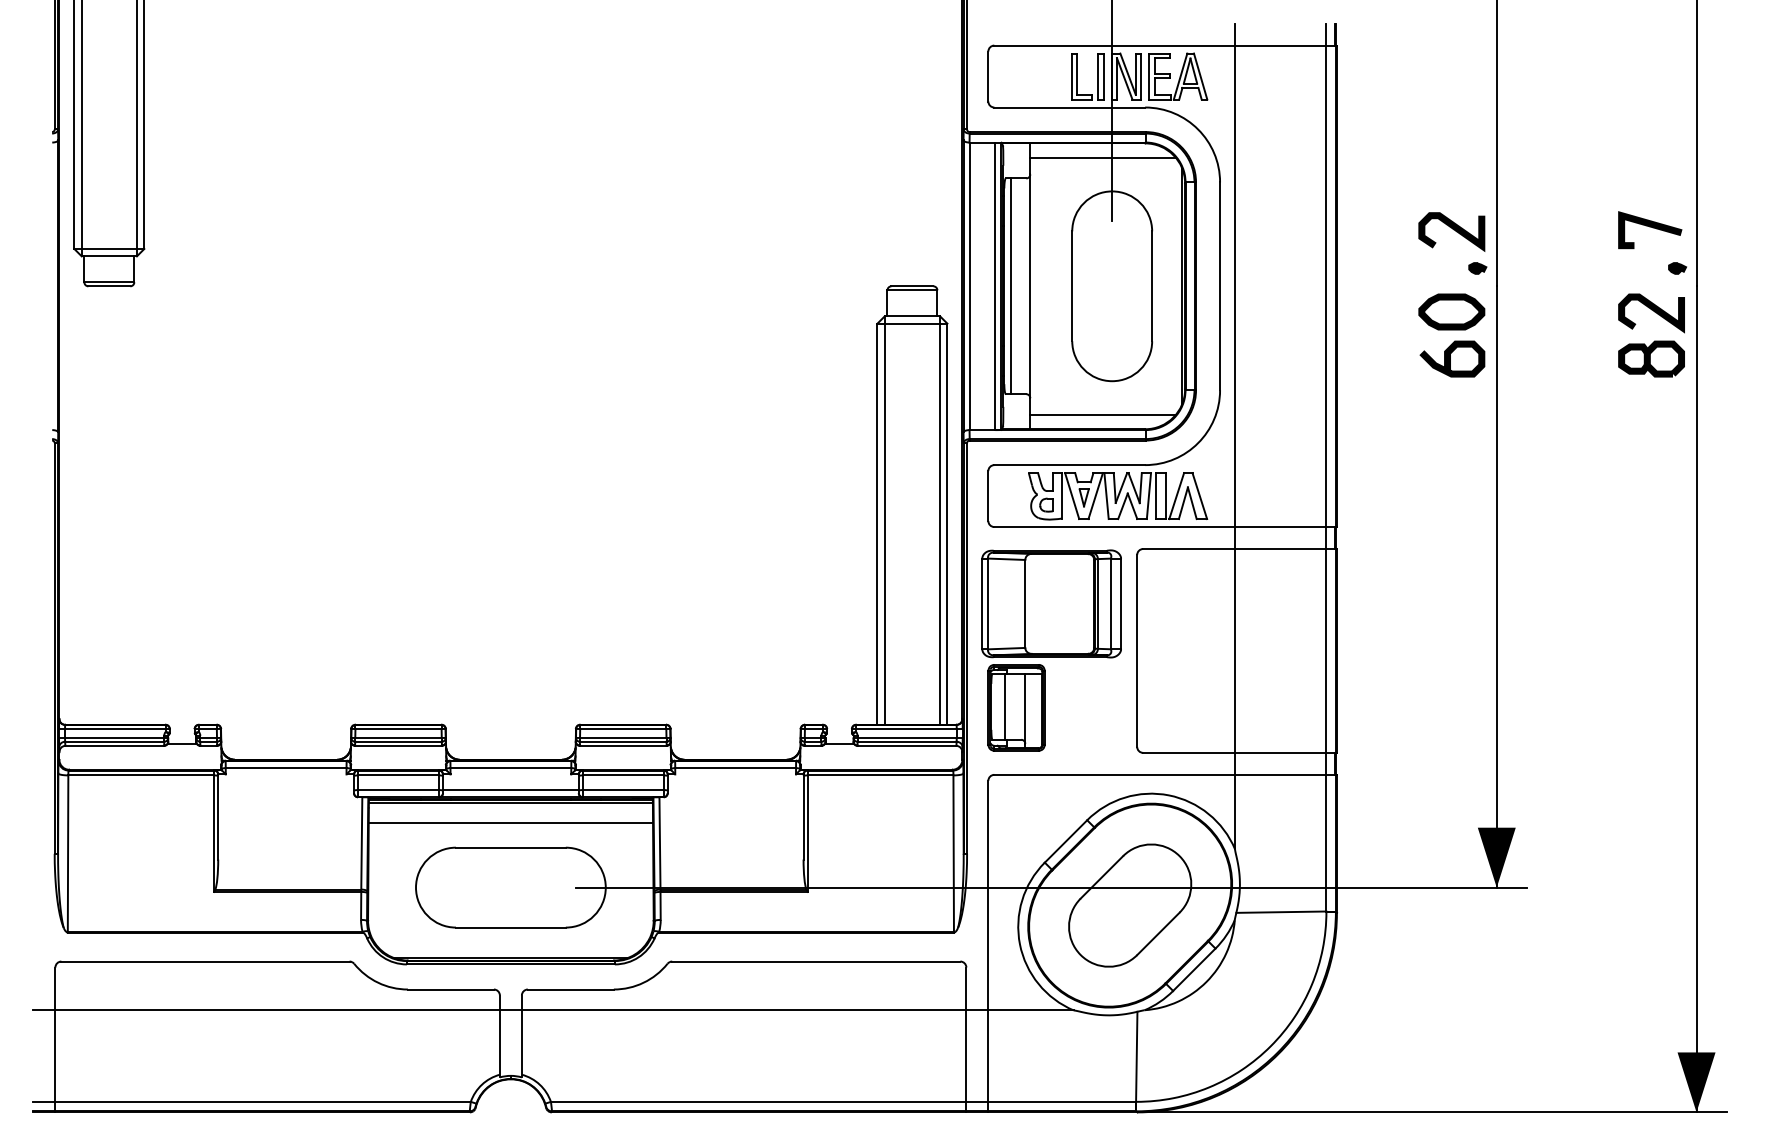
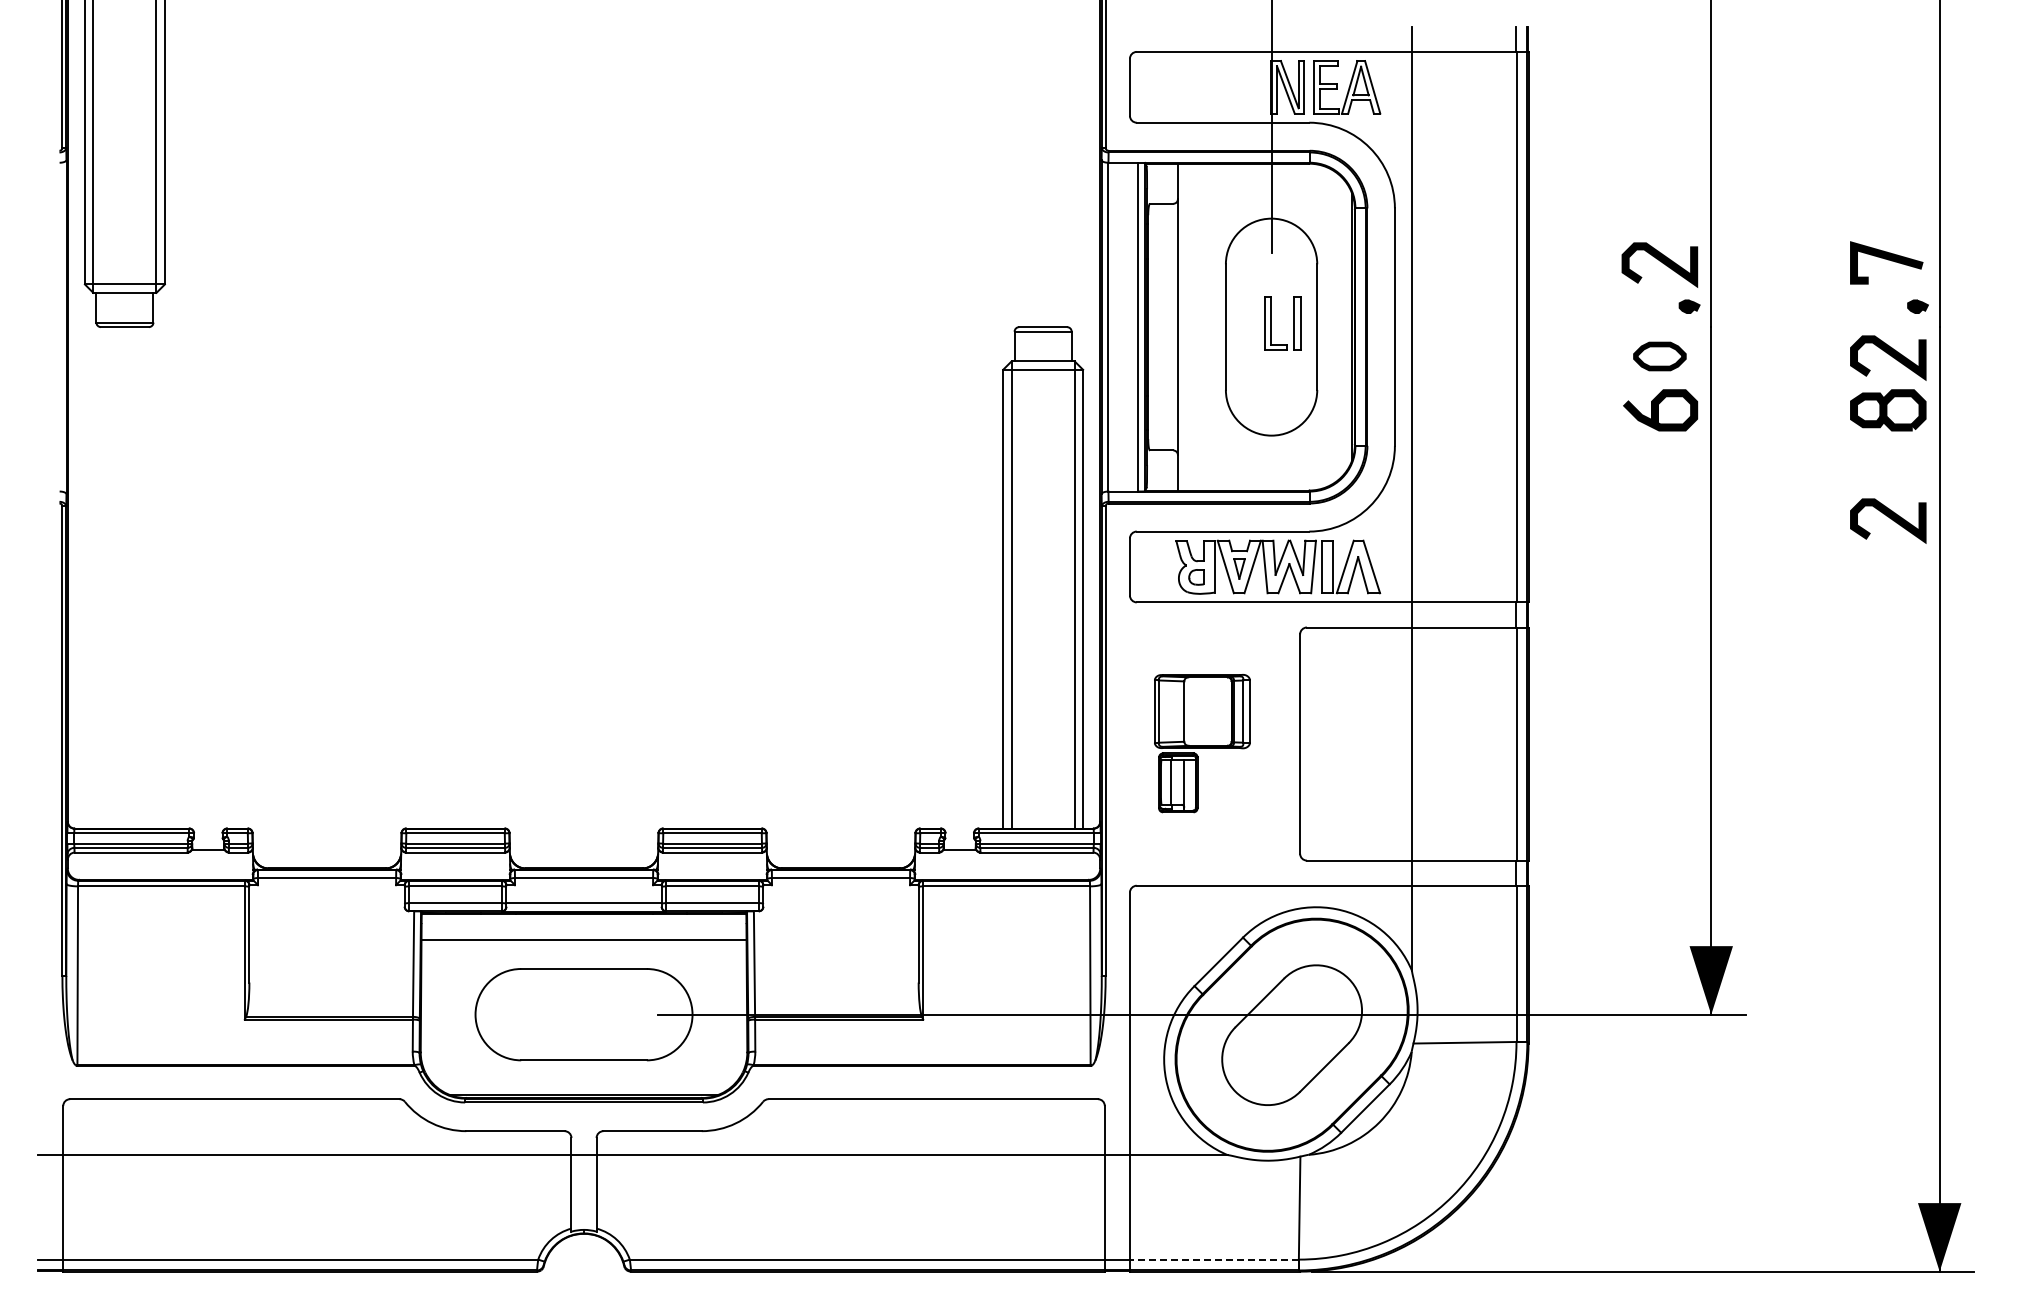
part: (1078, 76) -> (1271, 323), moved
line: (1102, 158) -> (1260, 180), removed
line: (1010, 285) -> (1155, 326), removed
part: (1451, 311) -> (1659, 356), size x0.7
line: (1102, 414) -> (1260, 473), removed
curve: (1652, 453) -> (1889, 518), added
part: (1051, 650) -> (1202, 743), size x0.6
line: (510, 802) -> (583, 917), removed
line: (1061, 1101) -> (1213, 1259), solid -> dashed

